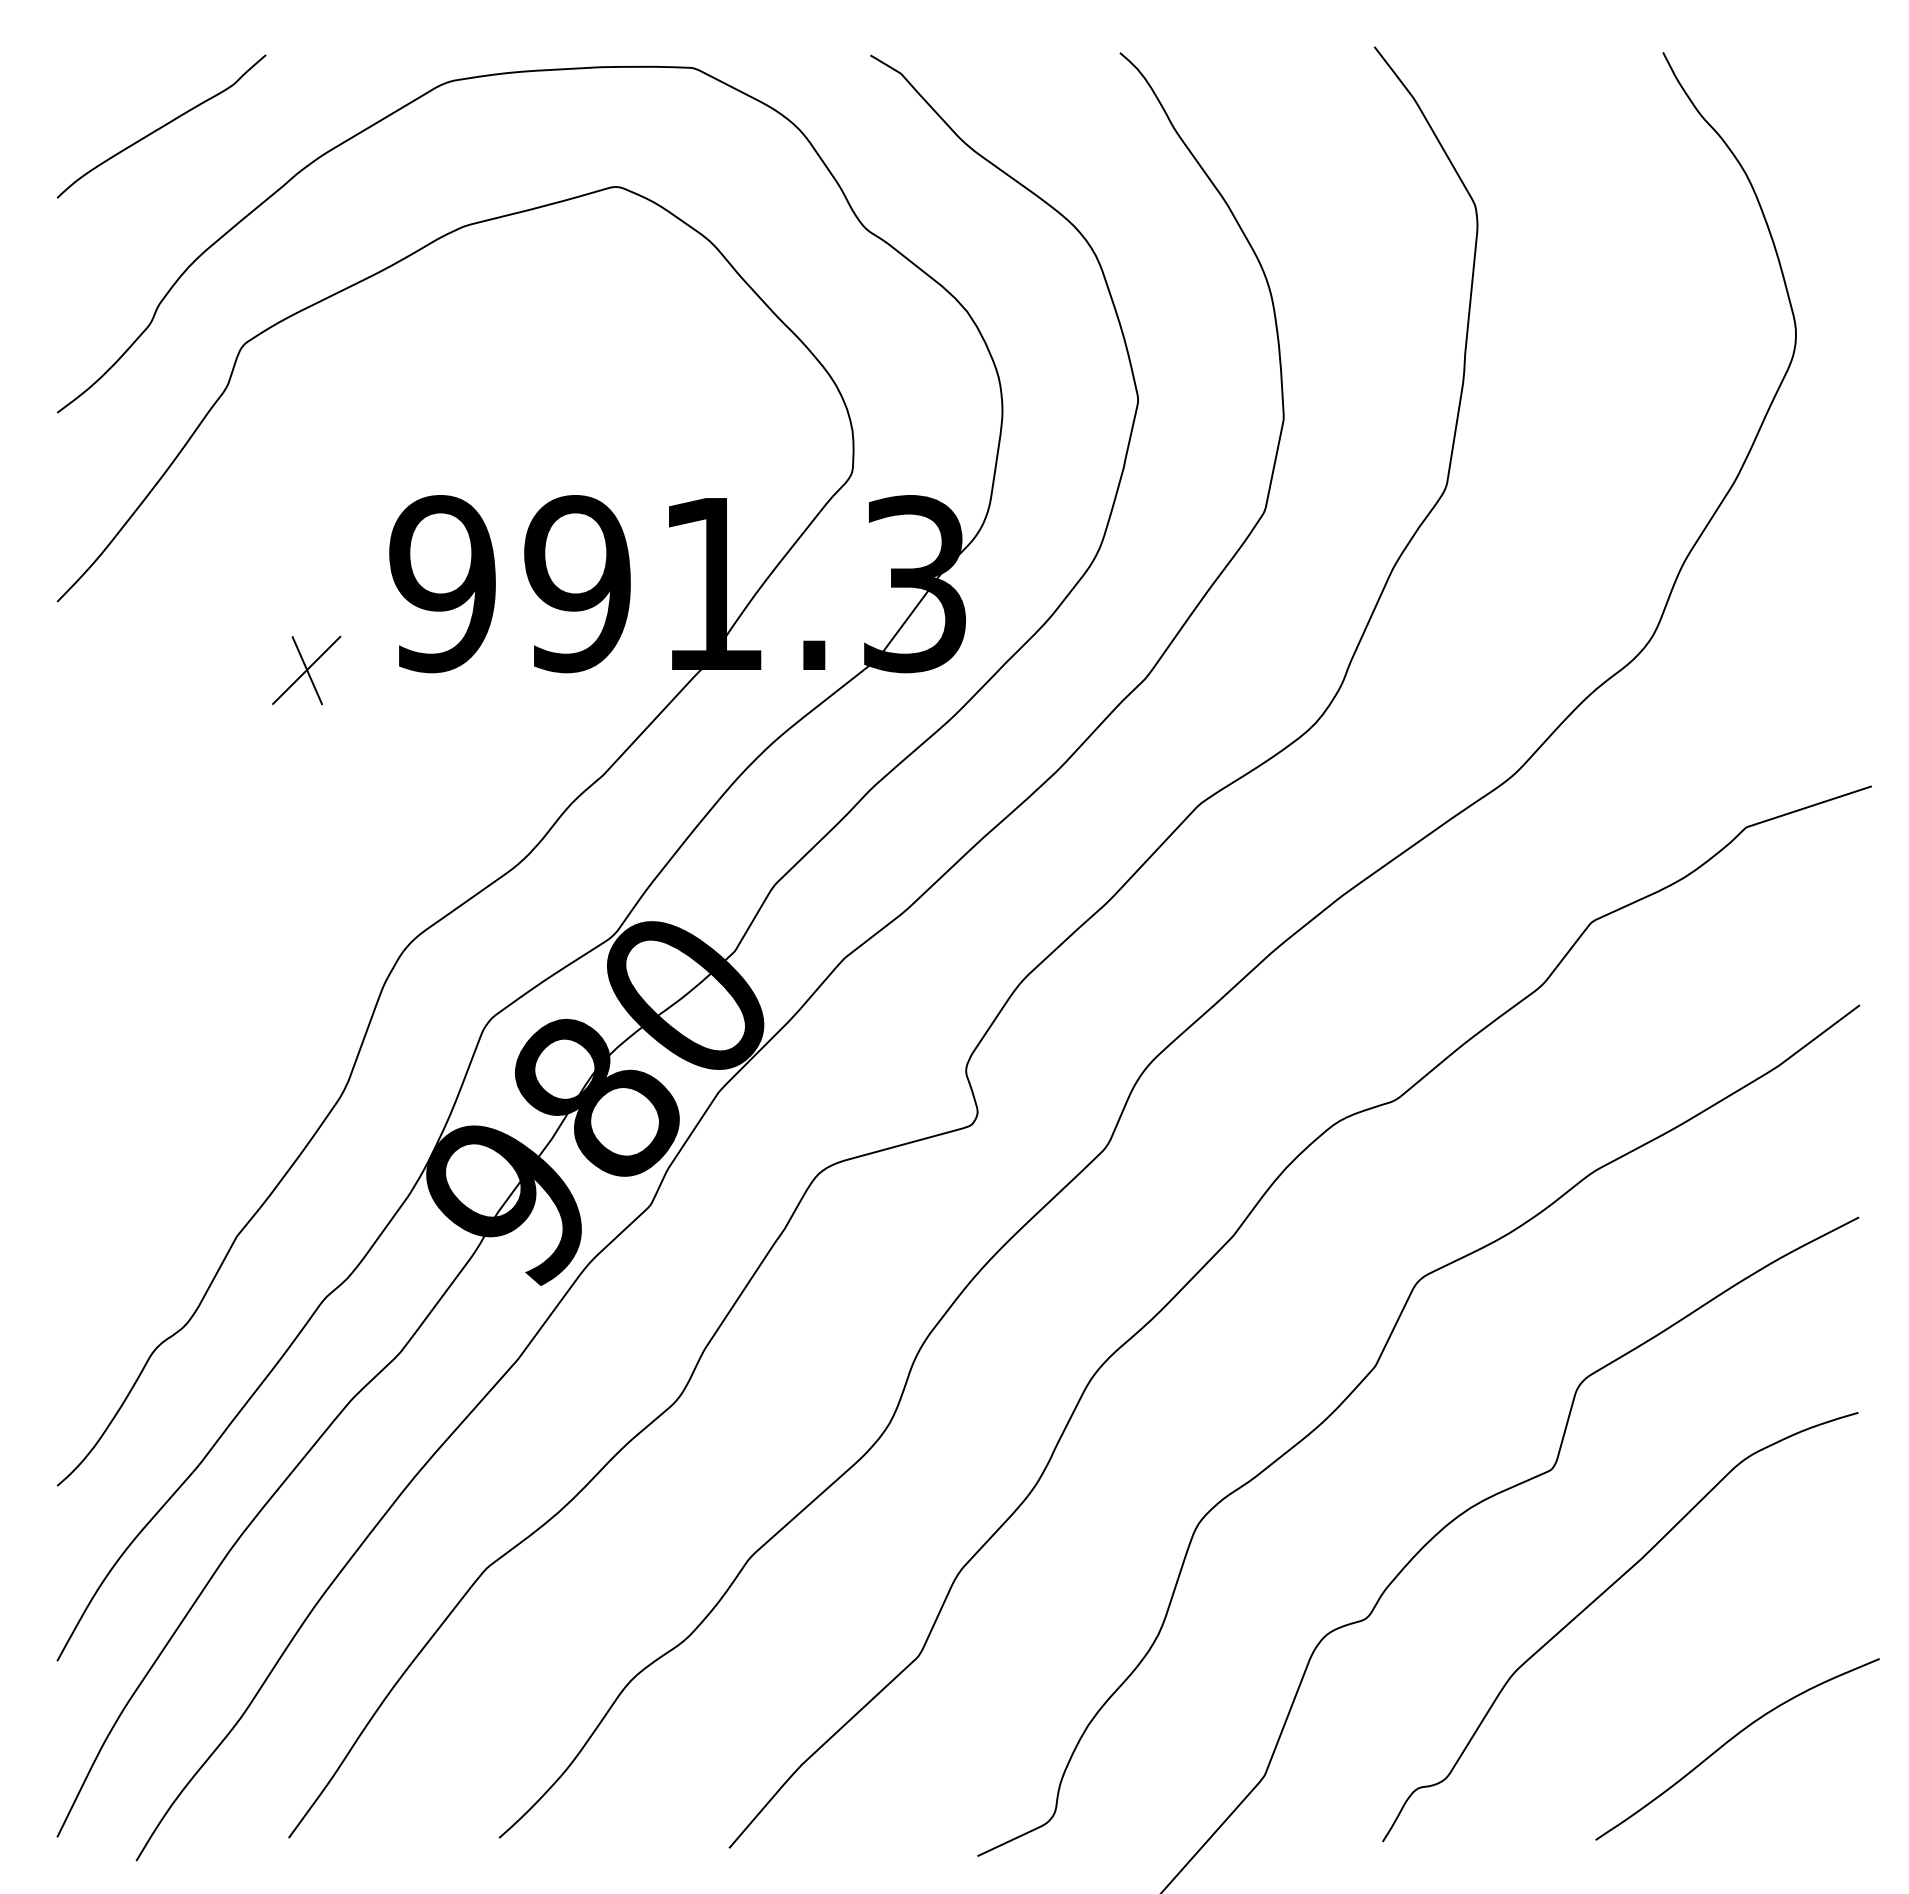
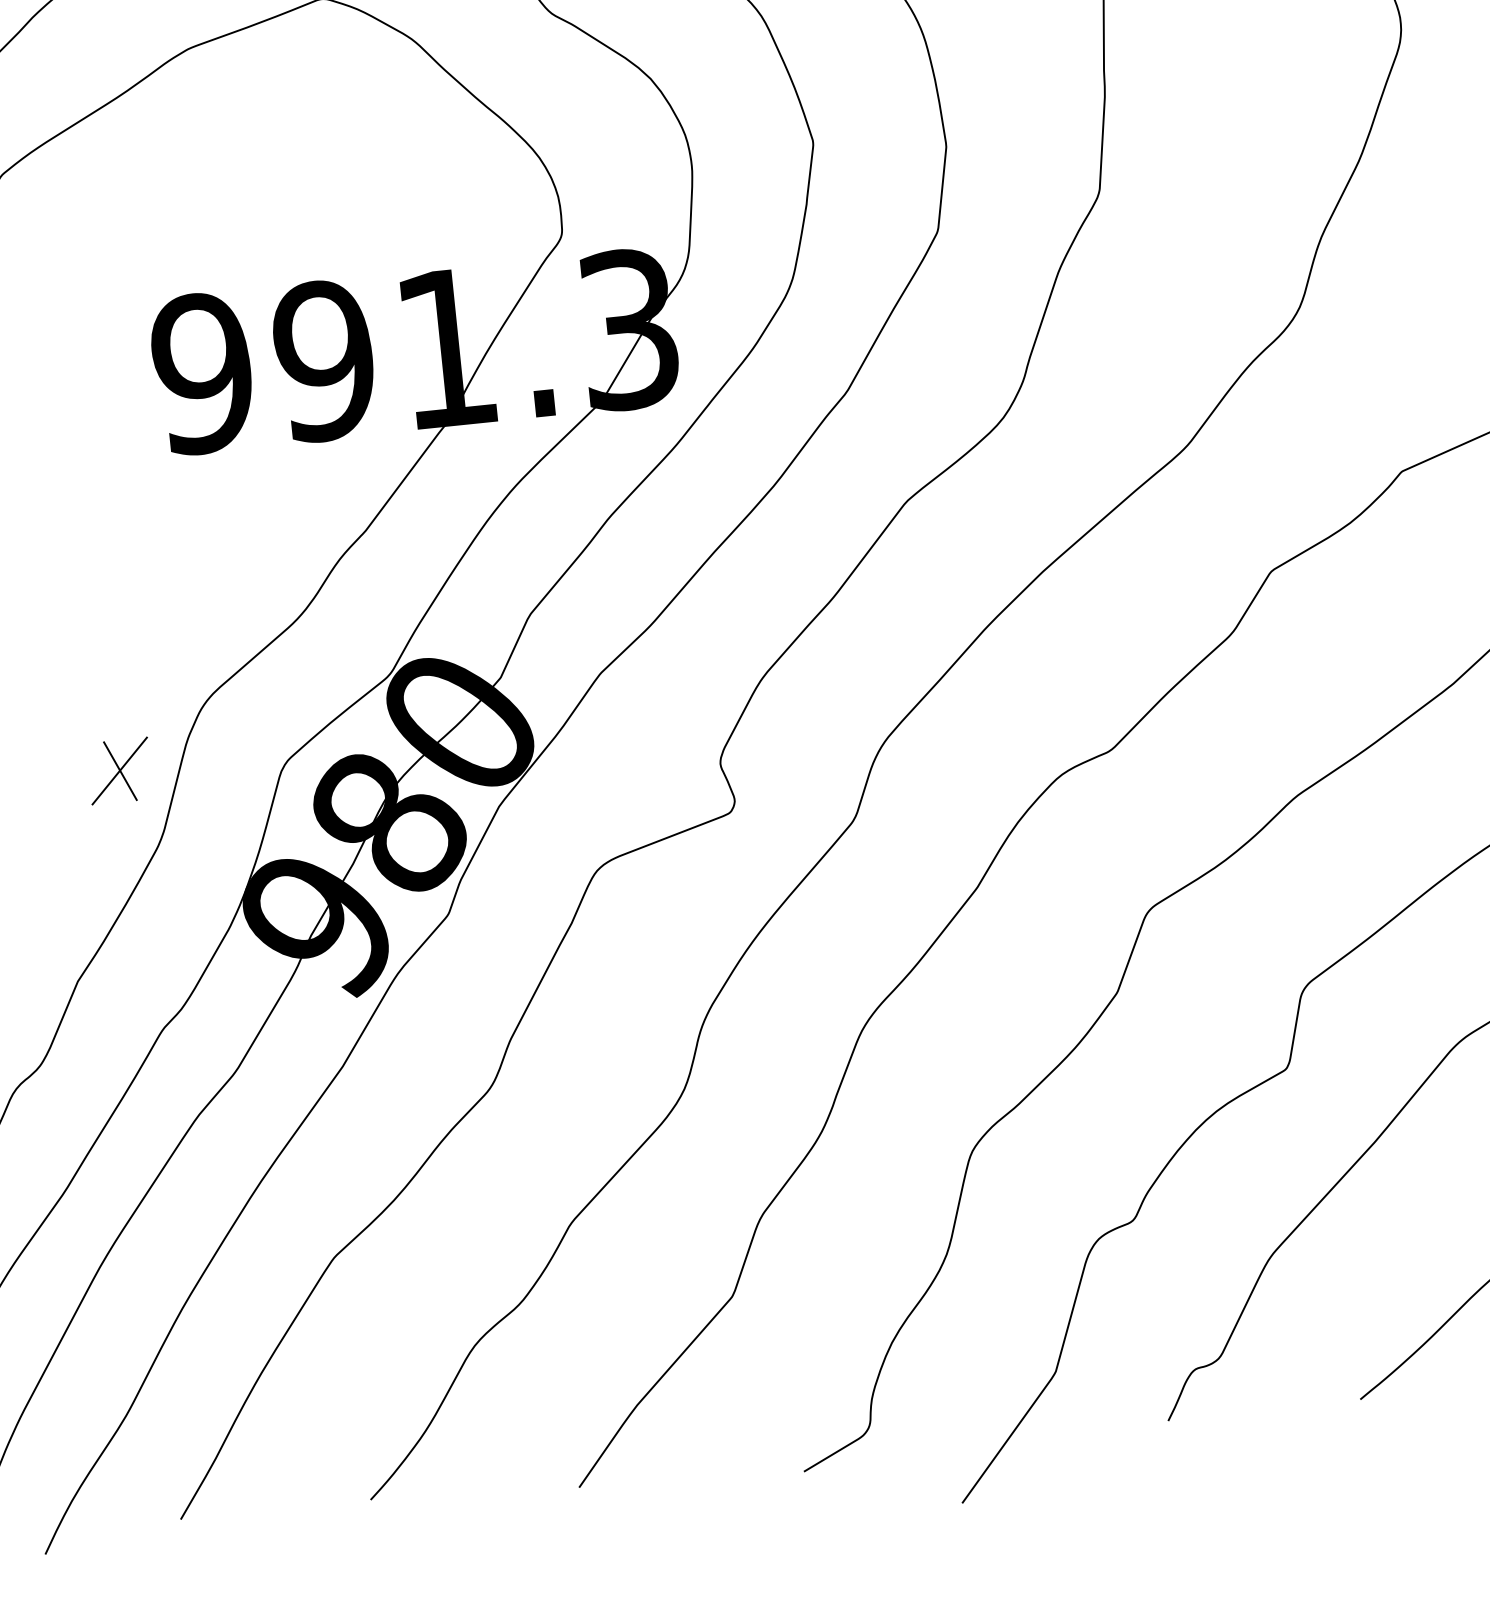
part: (306, 670) -> (119, 771), moved

